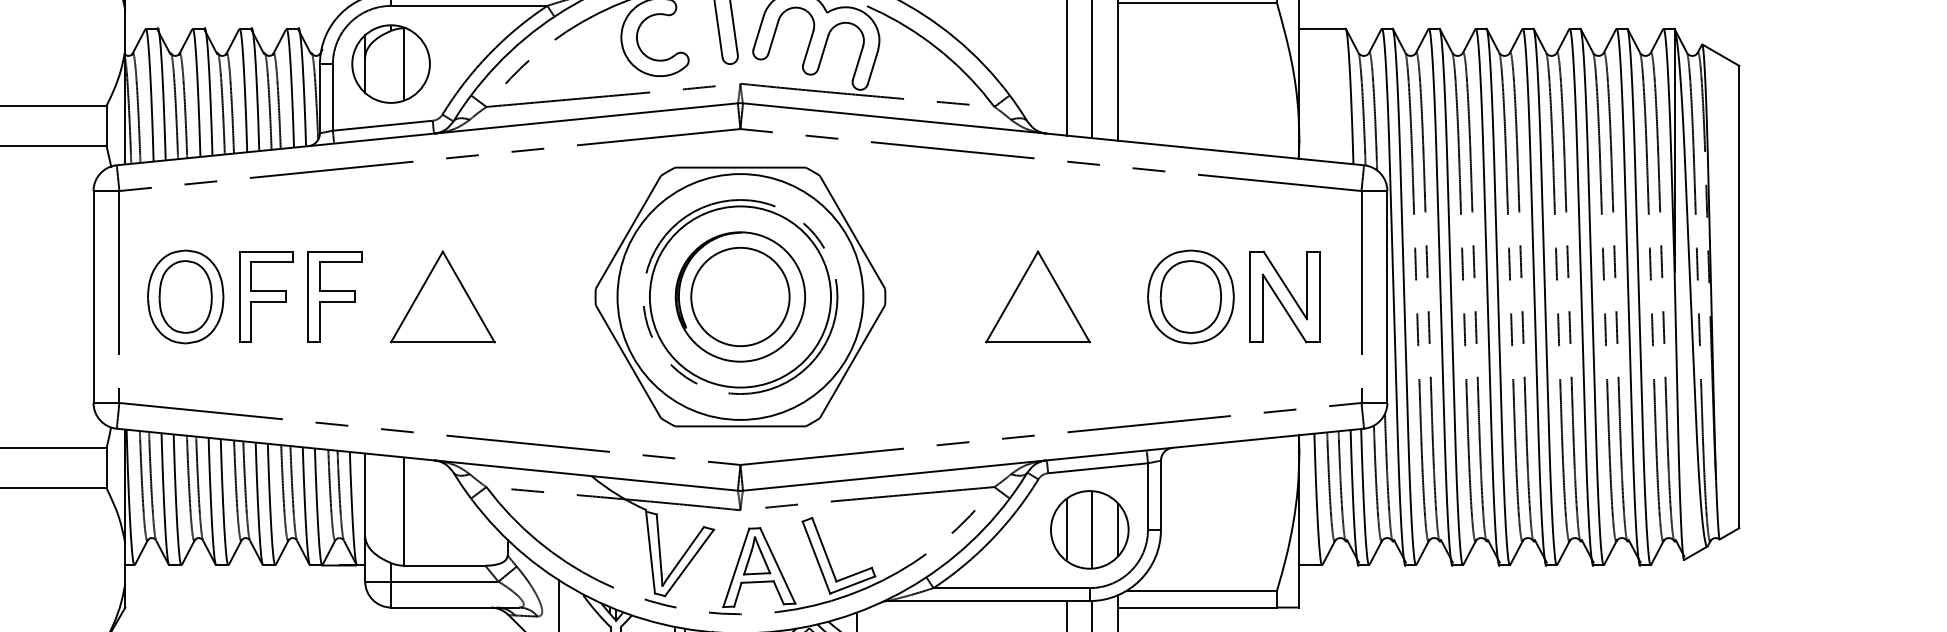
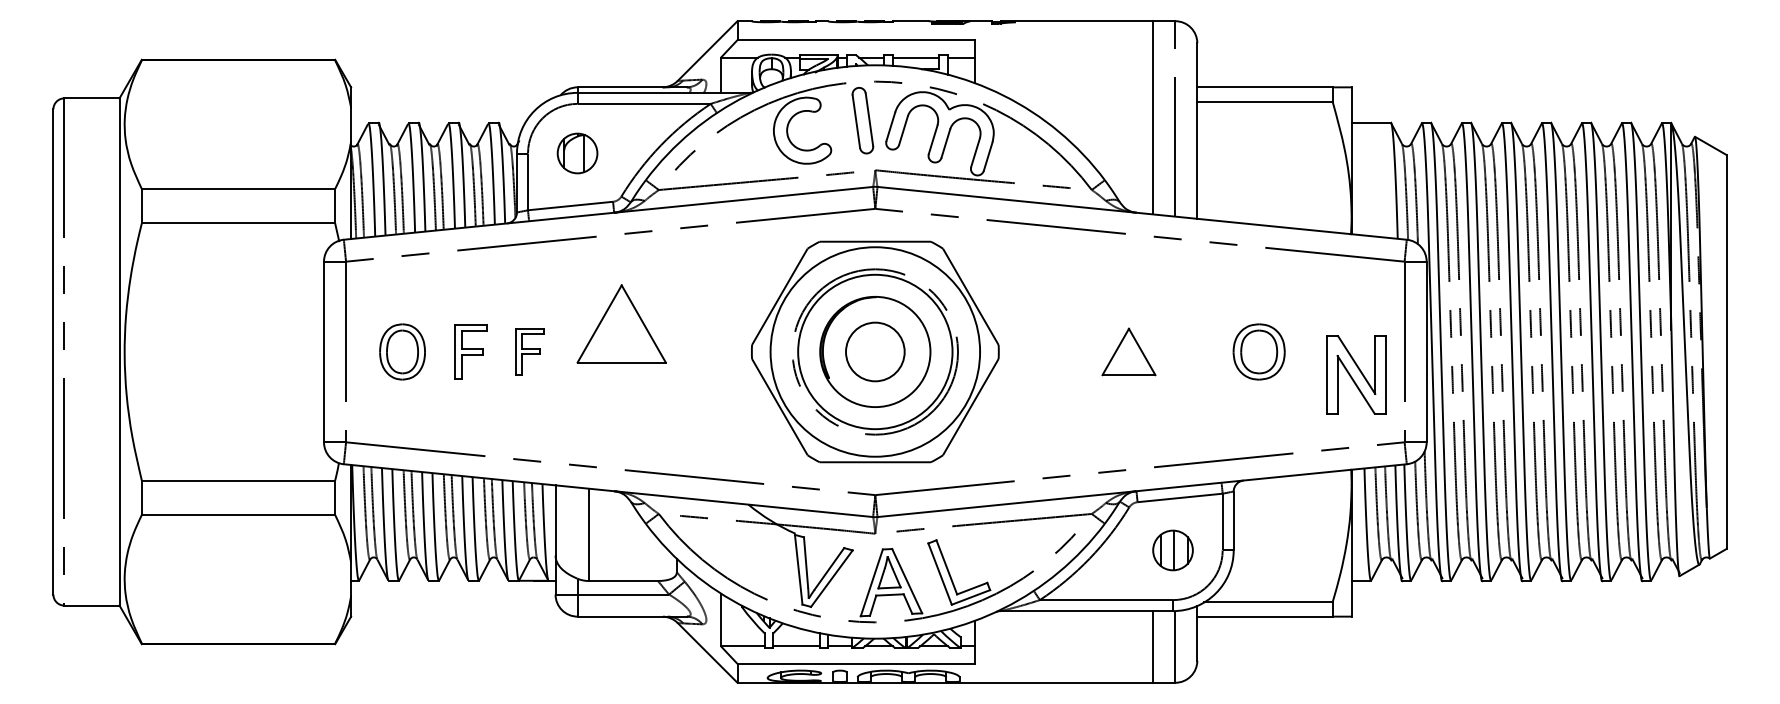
part: (390, 64) -> (577, 153), size x0.6
part: (185, 296) -> (402, 351), size x0.7
part: (266, 296) -> (471, 351), size x0.7
part: (334, 296) -> (529, 351), size x0.6
part: (442, 296) -> (621, 323), moved
circle: (740, 296) -> (875, 351), size x0.7
part: (1037, 296) -> (1128, 351), size x0.6
part: (1190, 296) -> (1258, 351), size x0.7
part: (1285, 296) -> (1356, 374), moved
part: (1089, 529) -> (1172, 550), size x0.6

